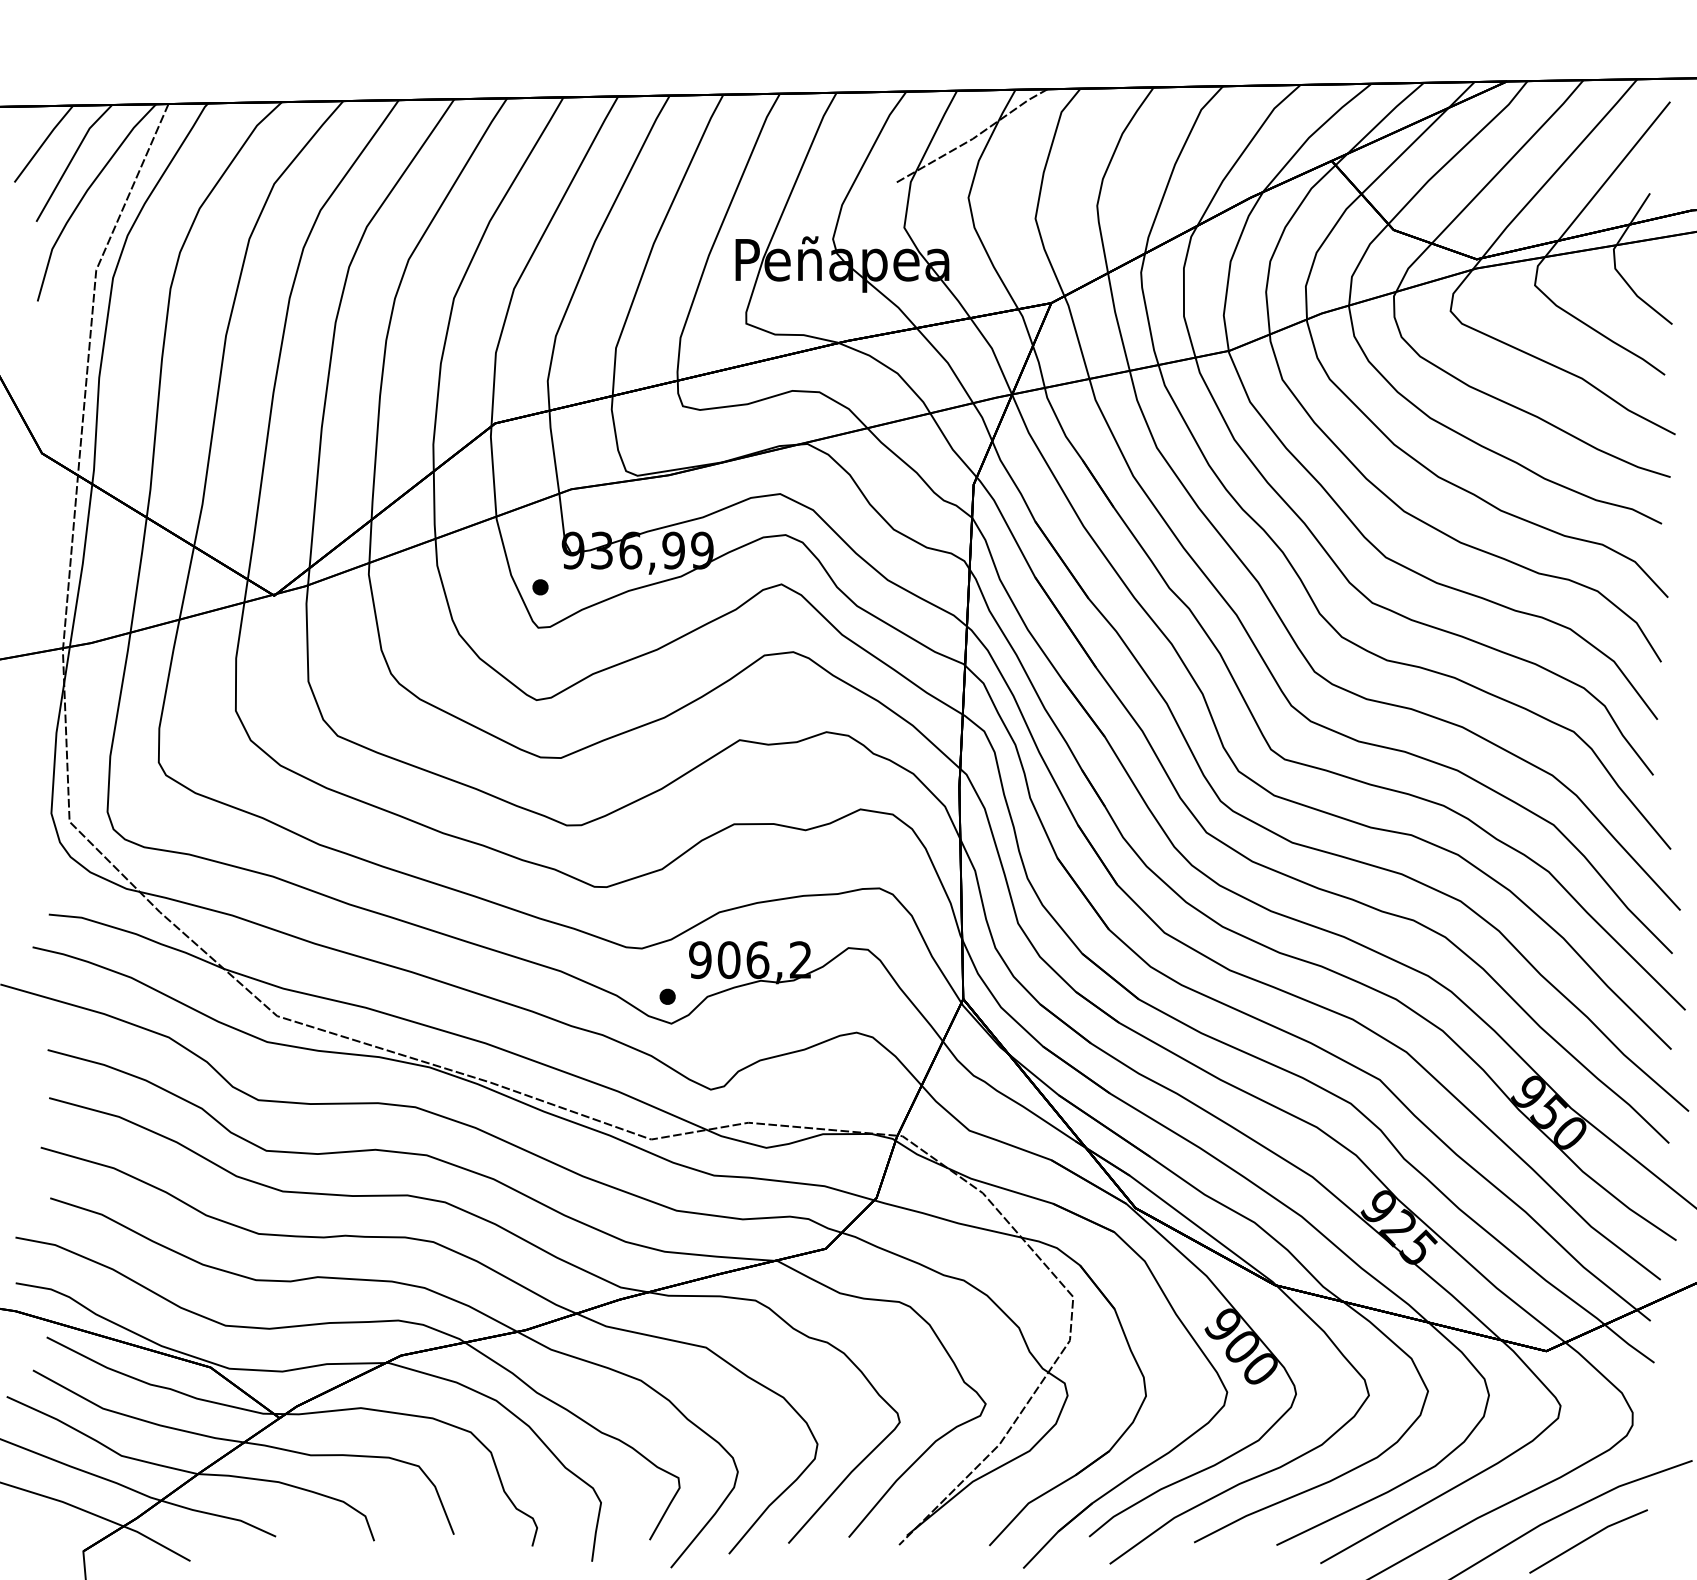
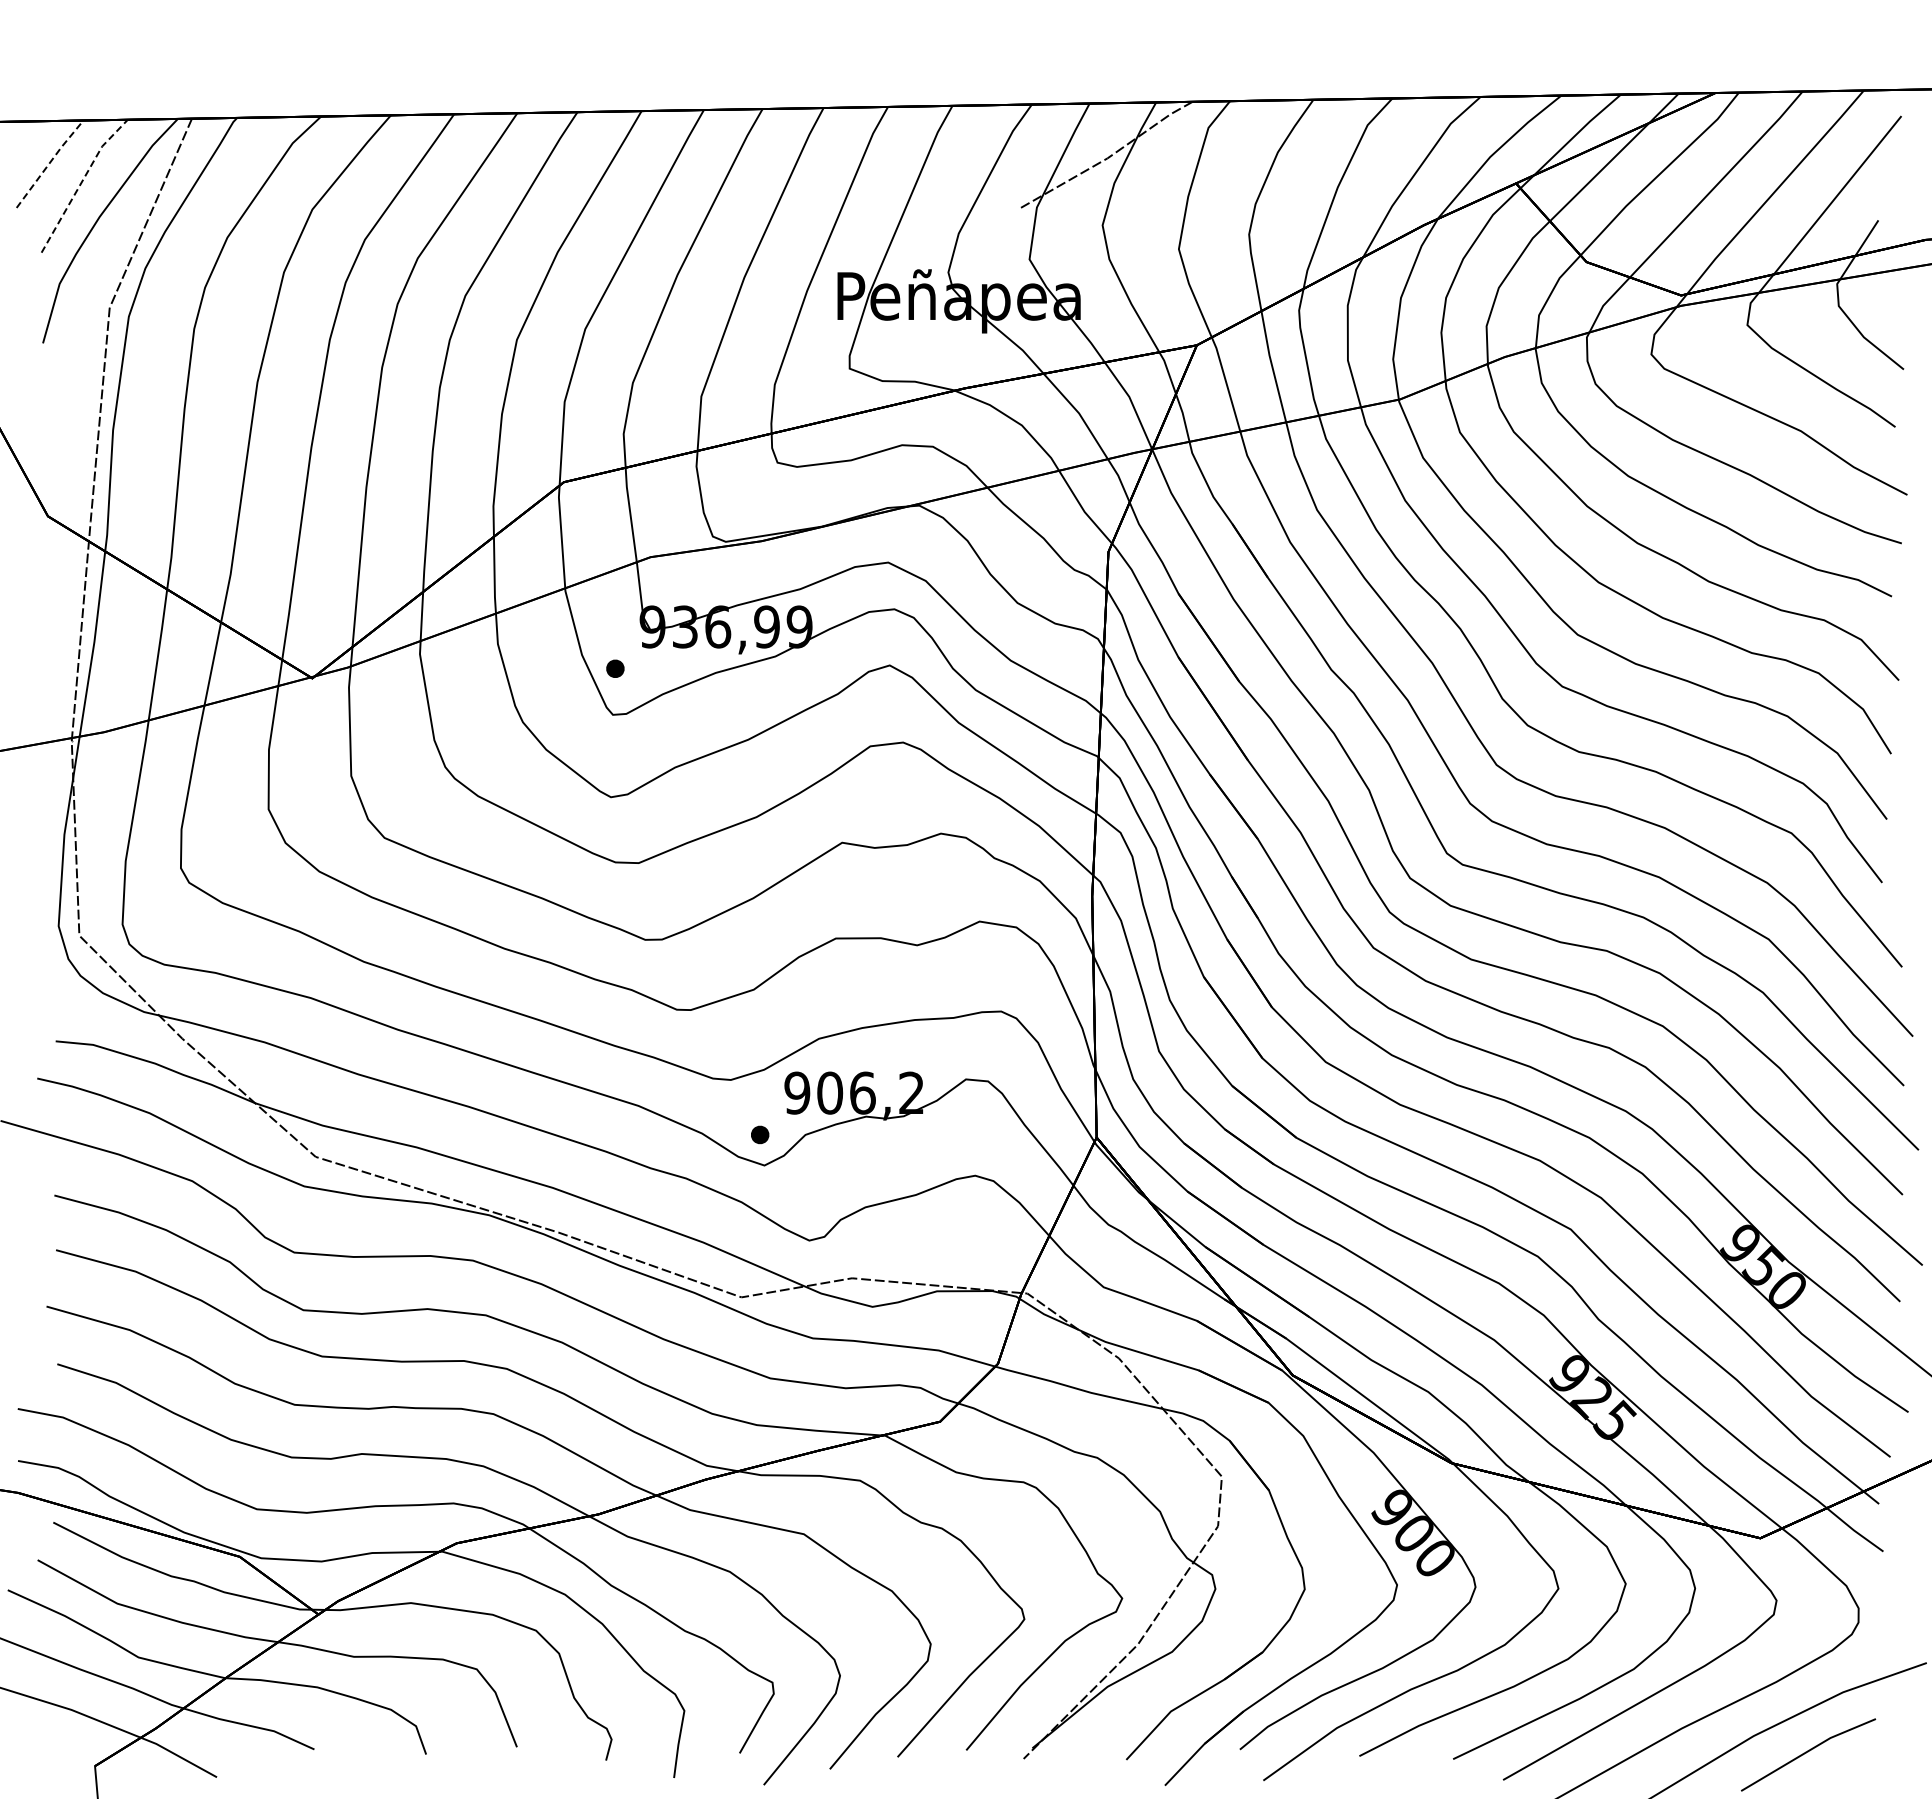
line: (43, 143) -> (49, 163), solid -> dashed
line: (71, 160) -> (81, 182), solid -> dashed

